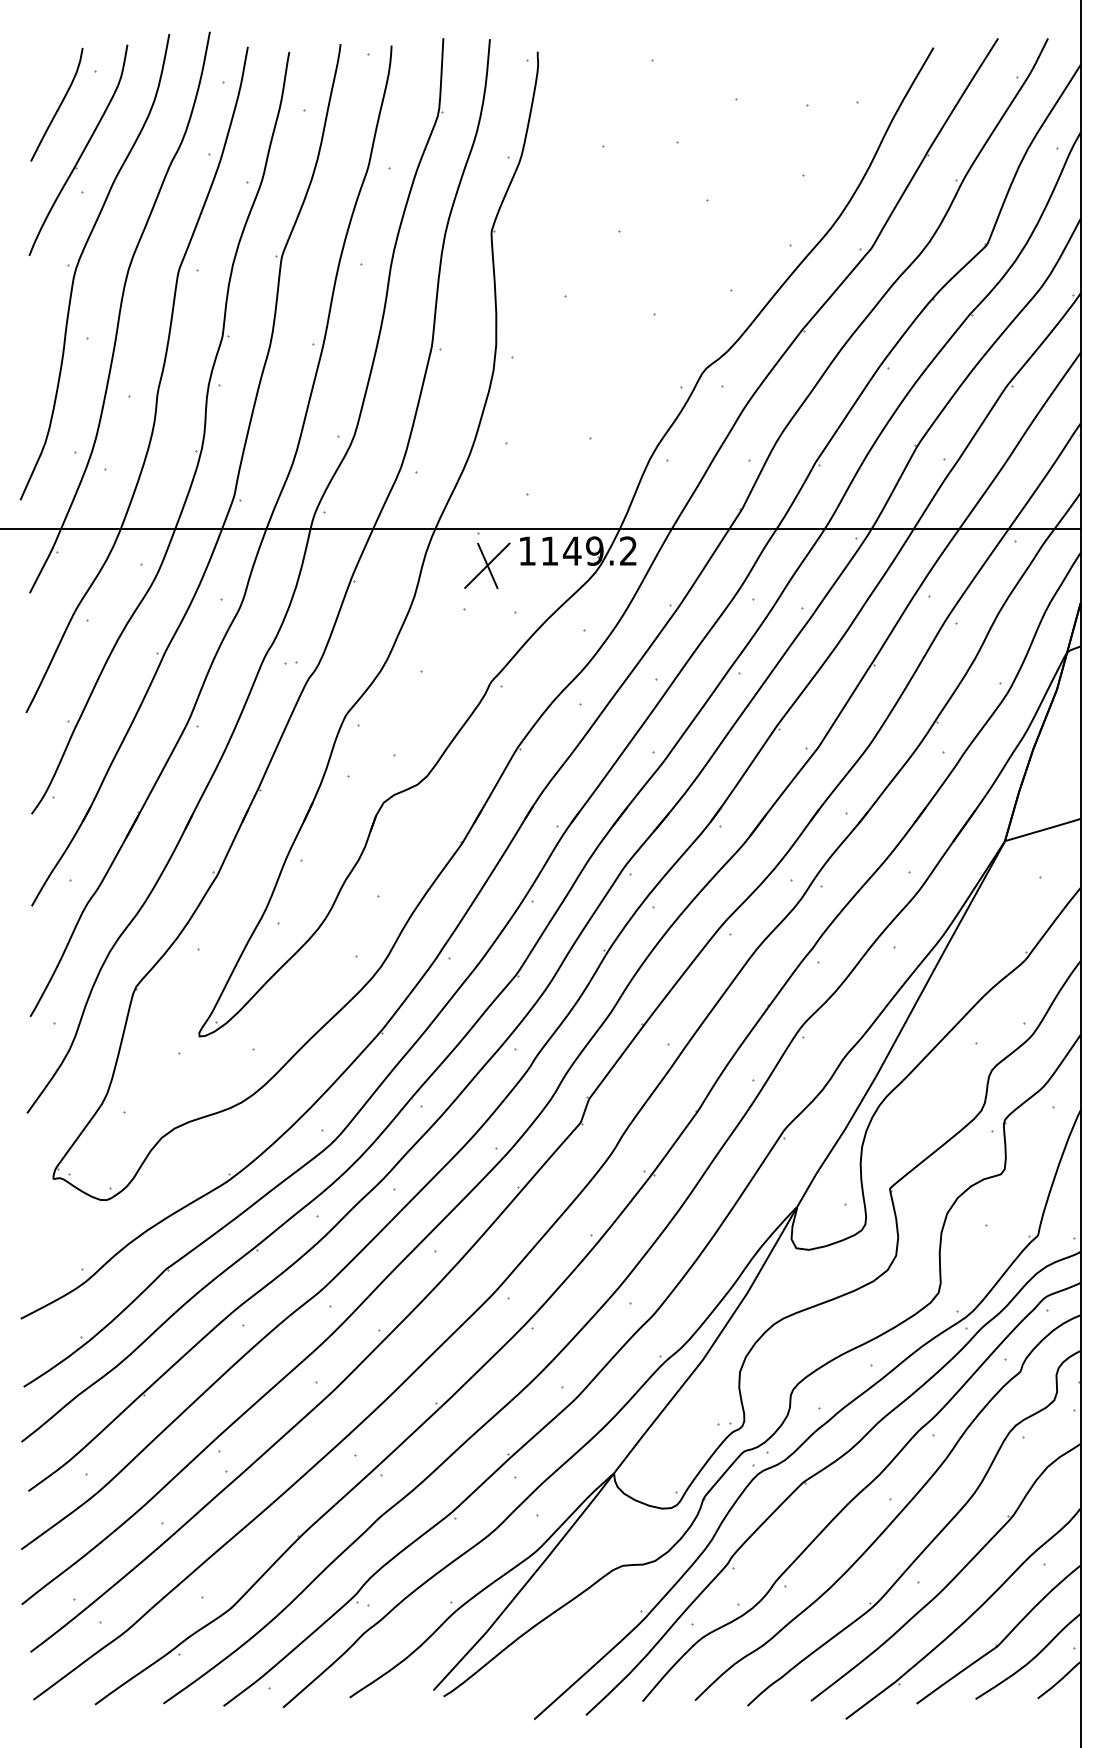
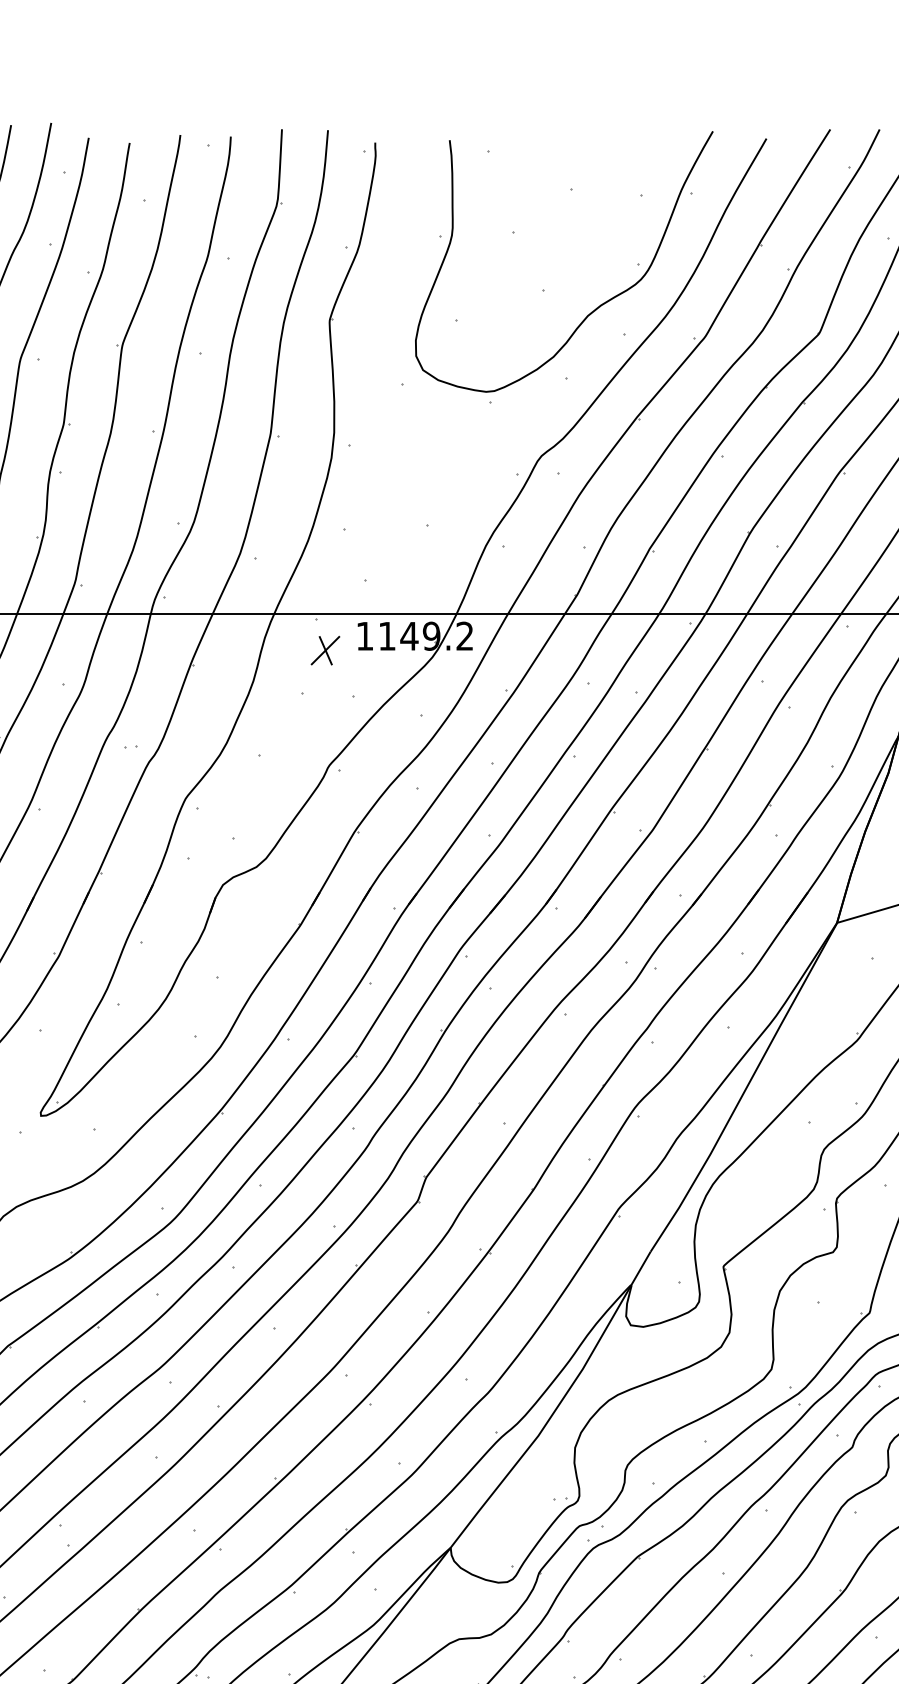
curve: (765, 215) -> (600, 304), added
part: (487, 565) -> (325, 650), size x0.62

